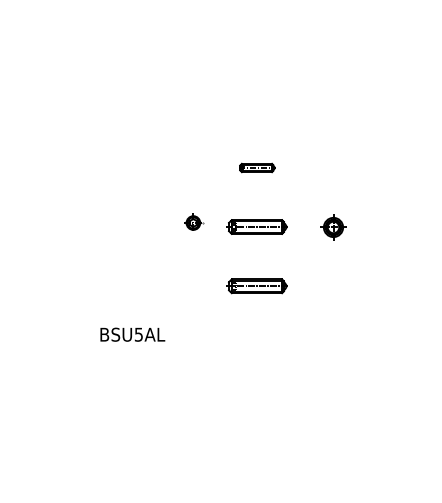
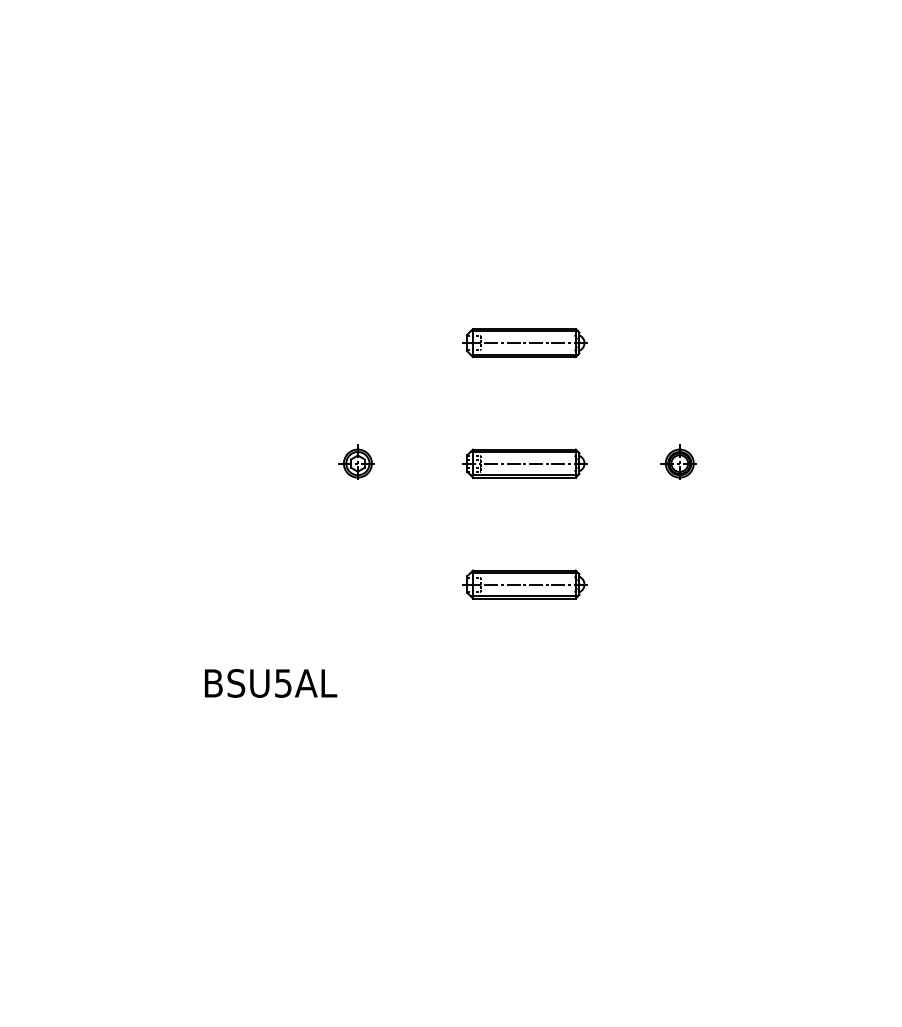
part: (256, 167) -> (523, 342), size x1.67
part: (192, 221) -> (356, 460), moved
part: (331, 225) -> (676, 460), size x0.71

